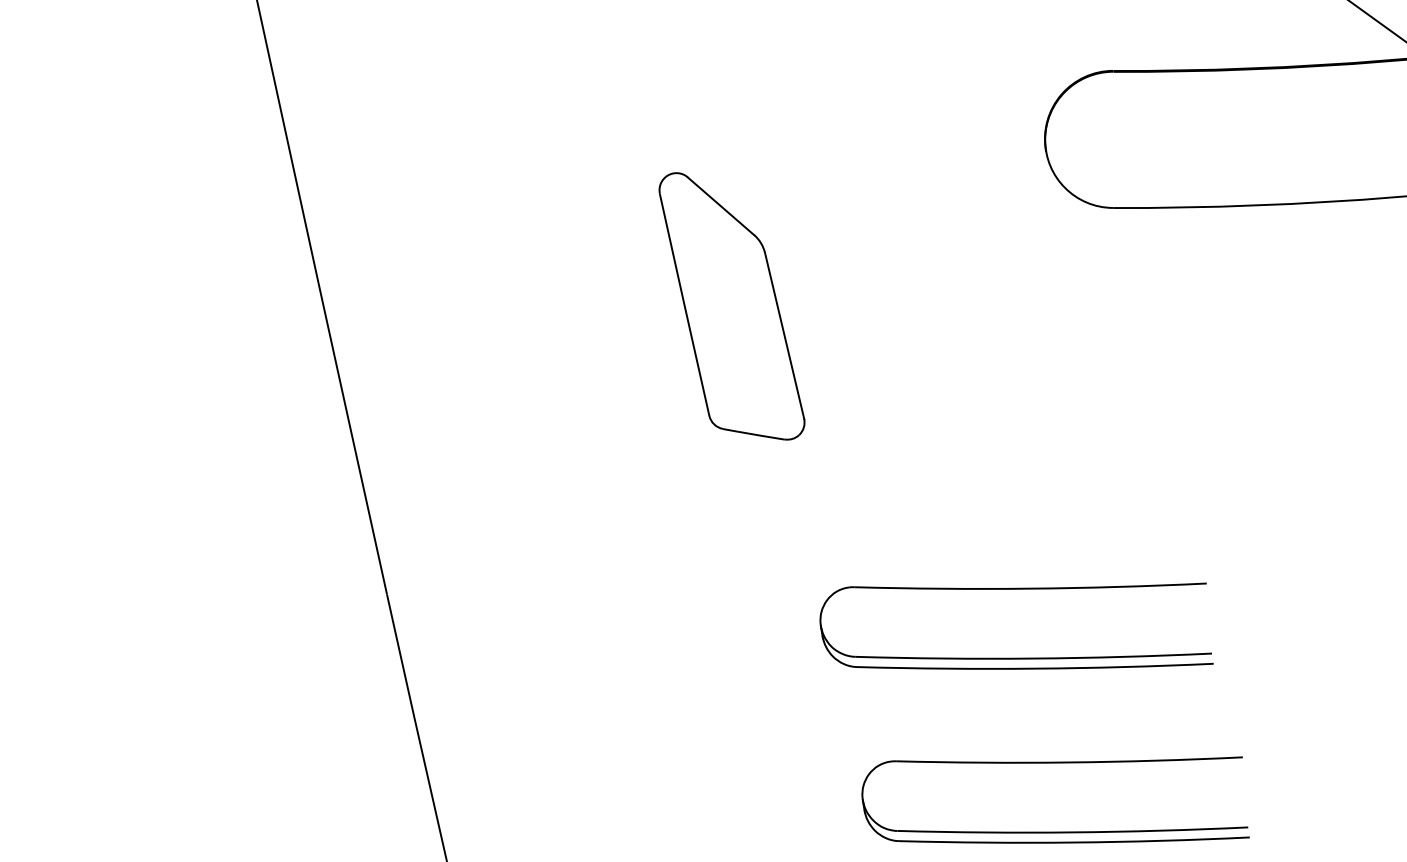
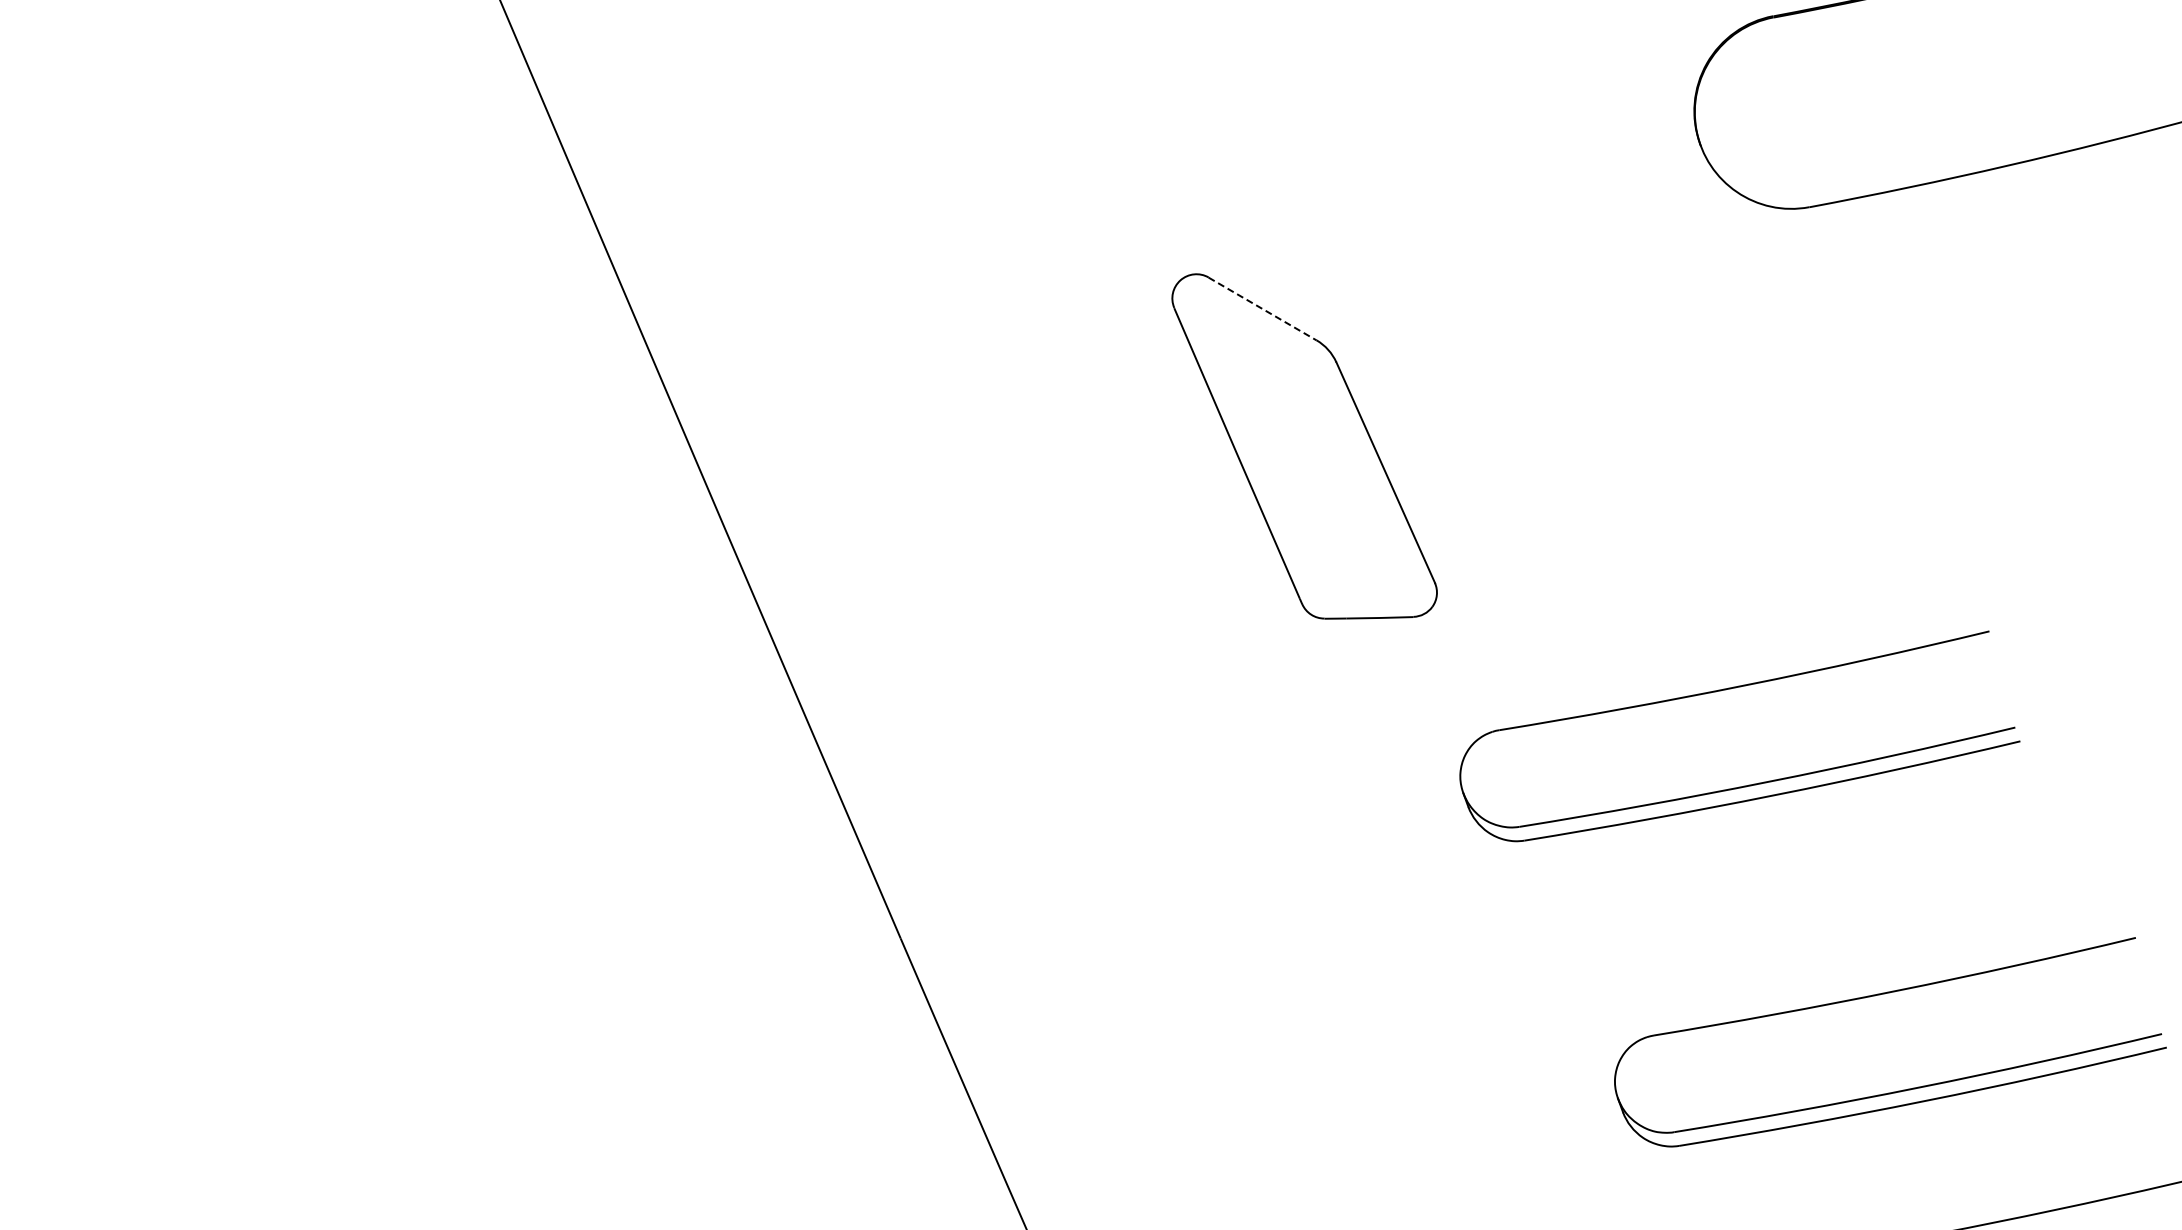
line: (721, 206) -> (1263, 309), solid -> dashed
part: (1020, 589) -> (1731, 689), moved

